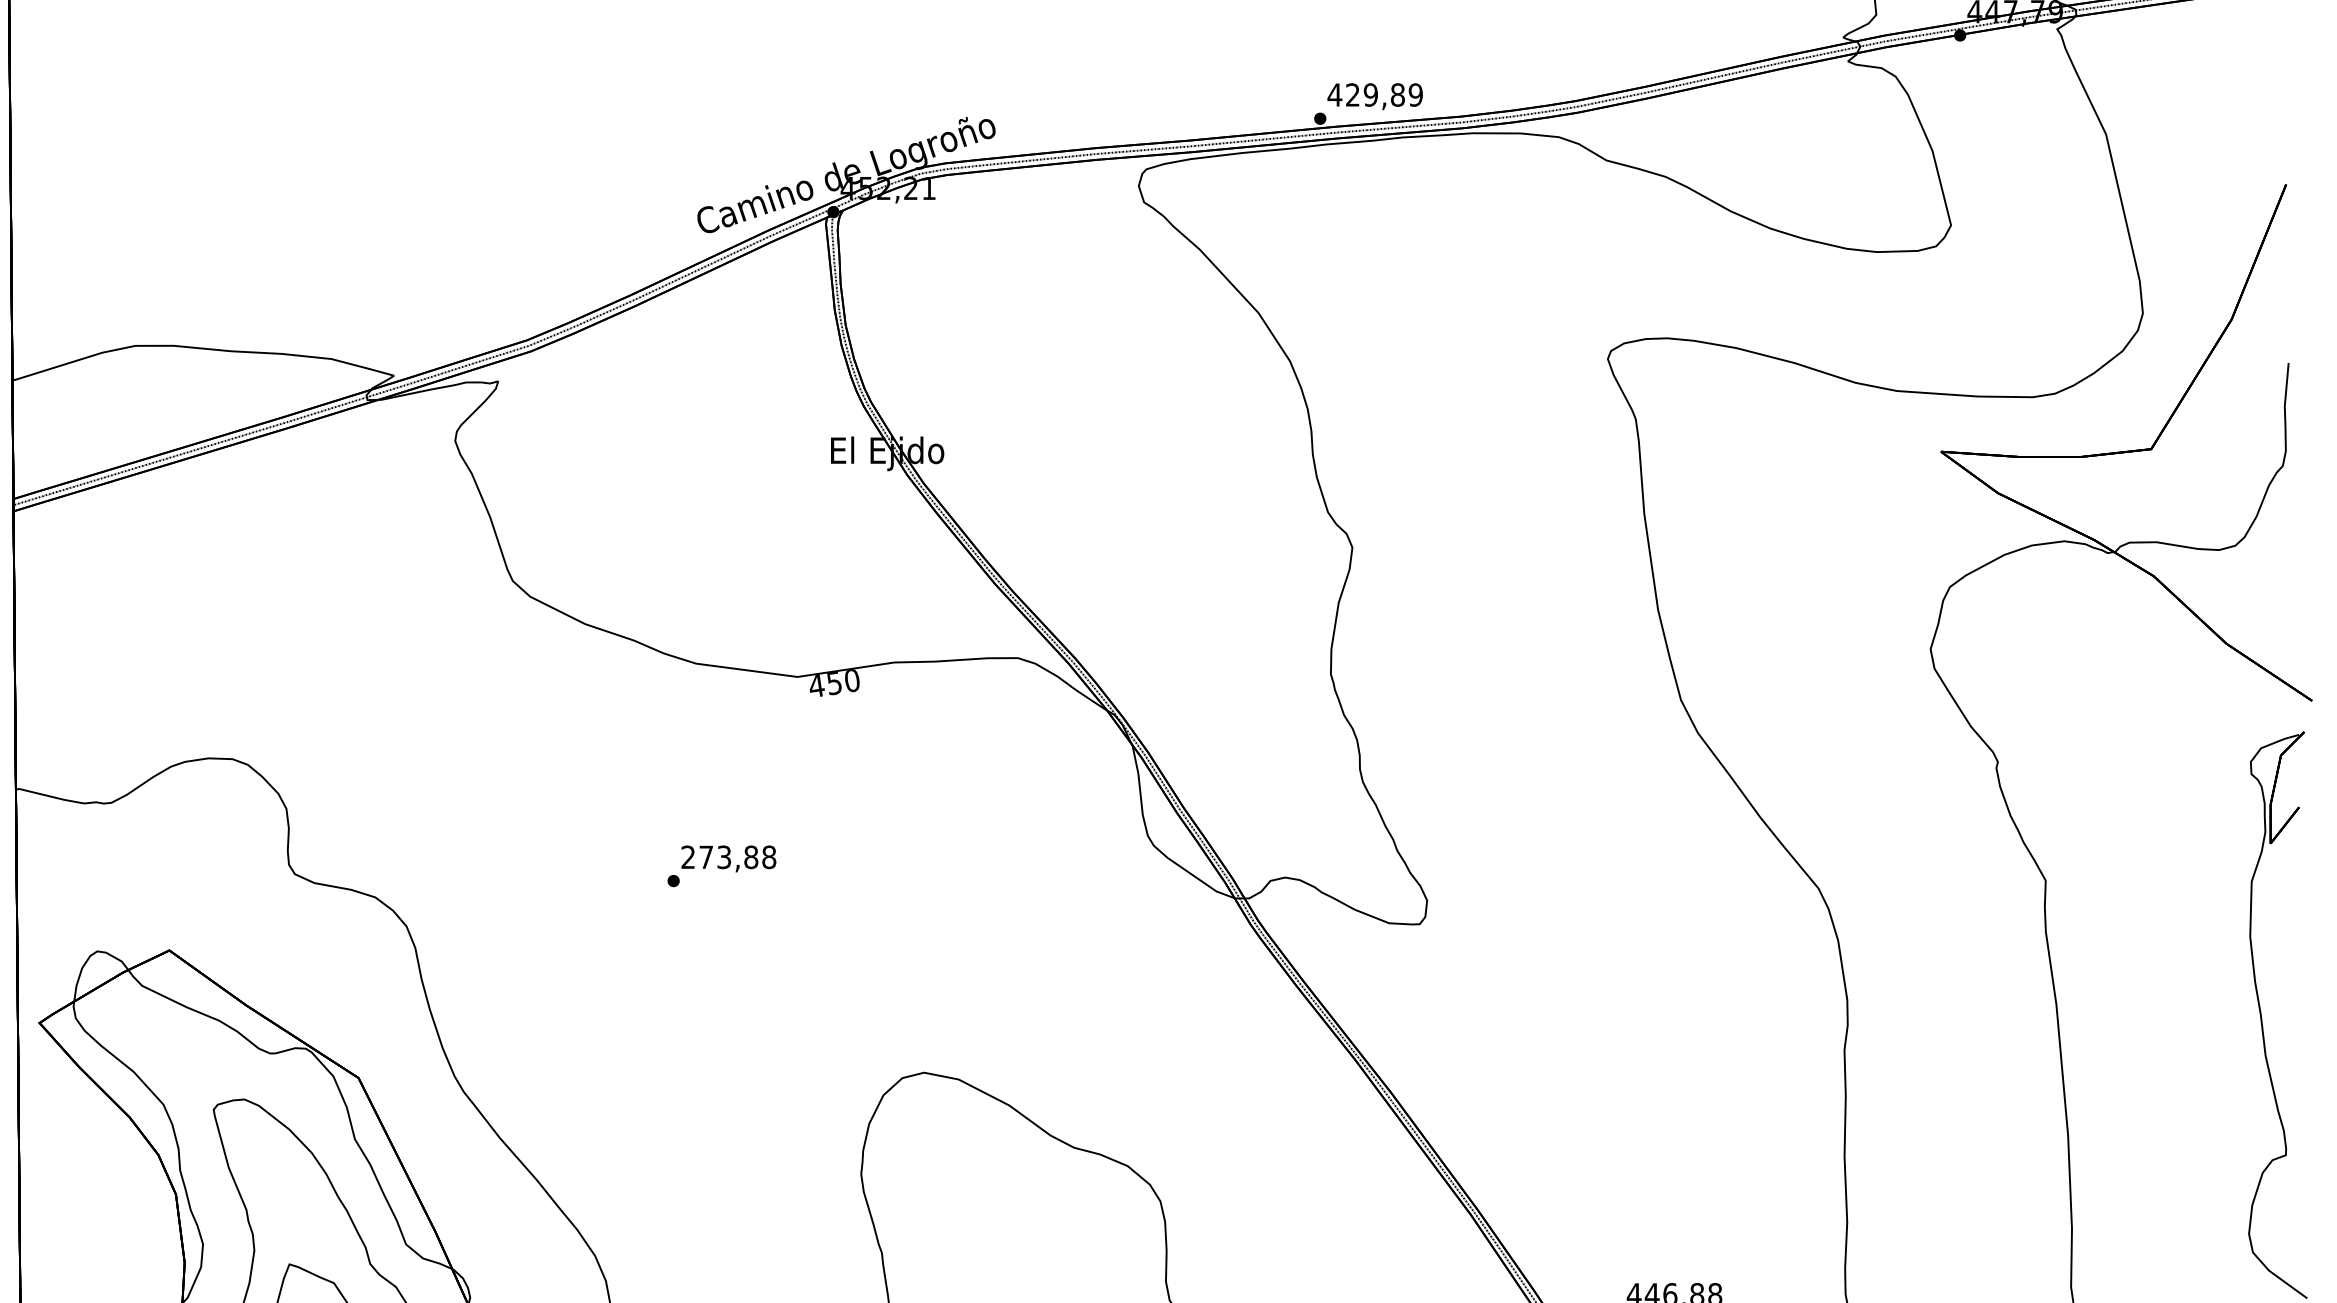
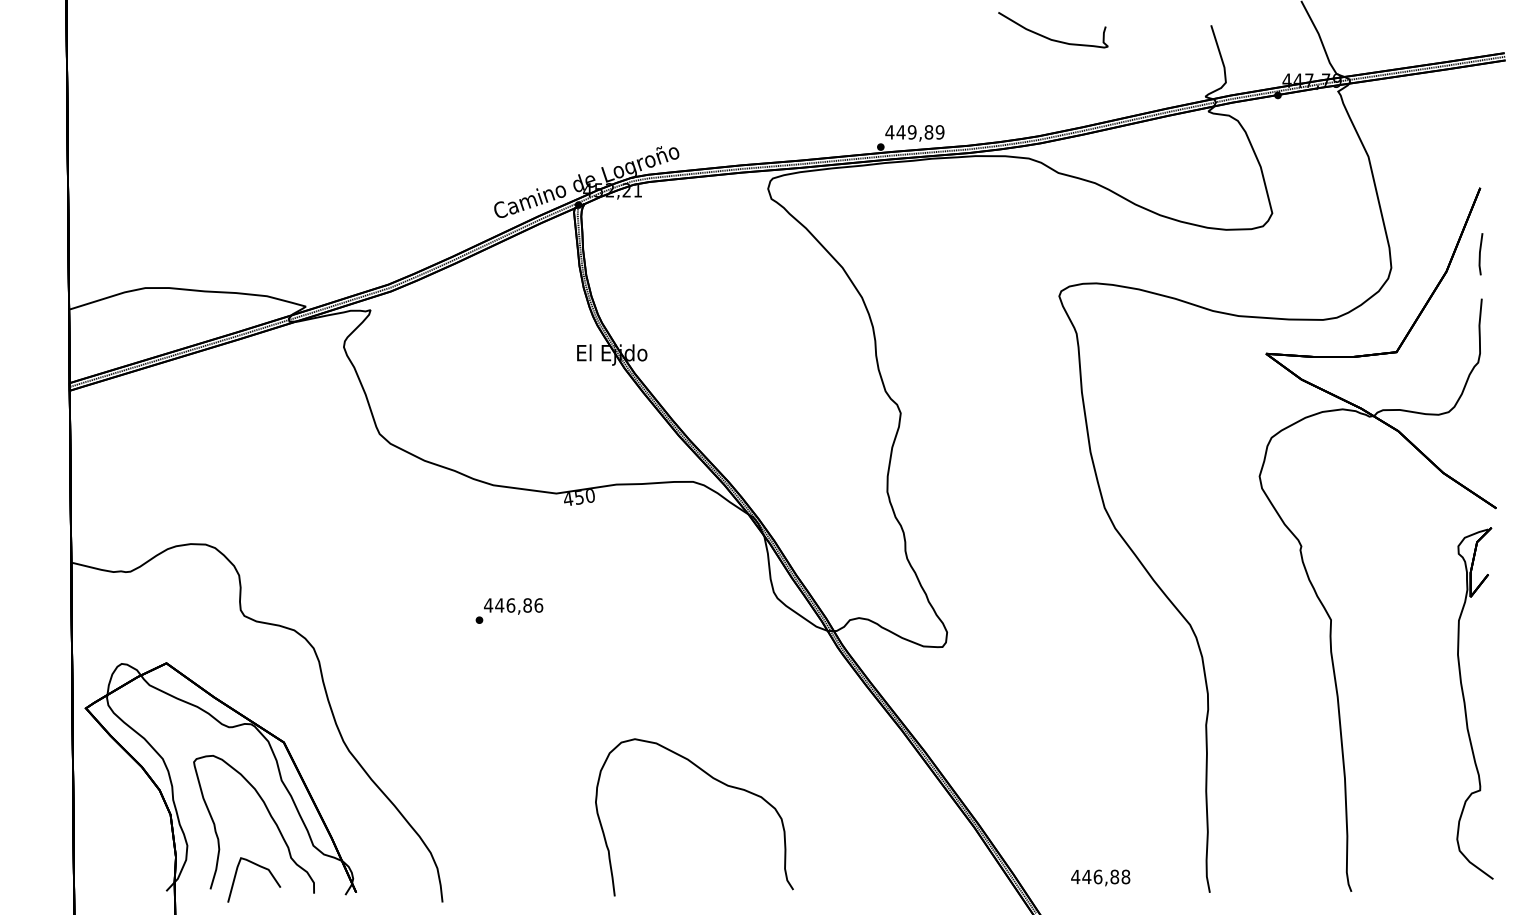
text: (1351, 95) -> (900, 132), 429,89 -> 449,89
line: (2286, 291) -> (1480, 254), added
text: (728, 857) -> (513, 605), 273,88 -> 446,86

